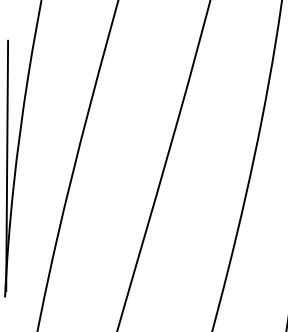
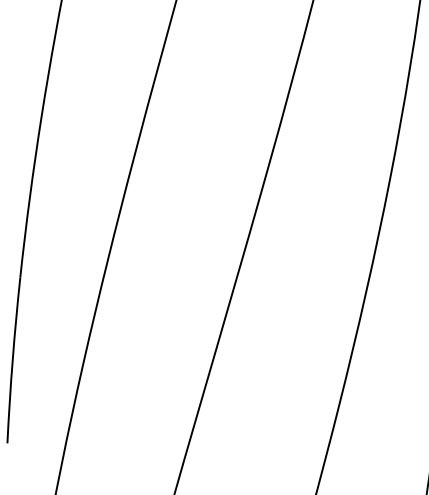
line: (7, 165) -> (11, 246), removed

